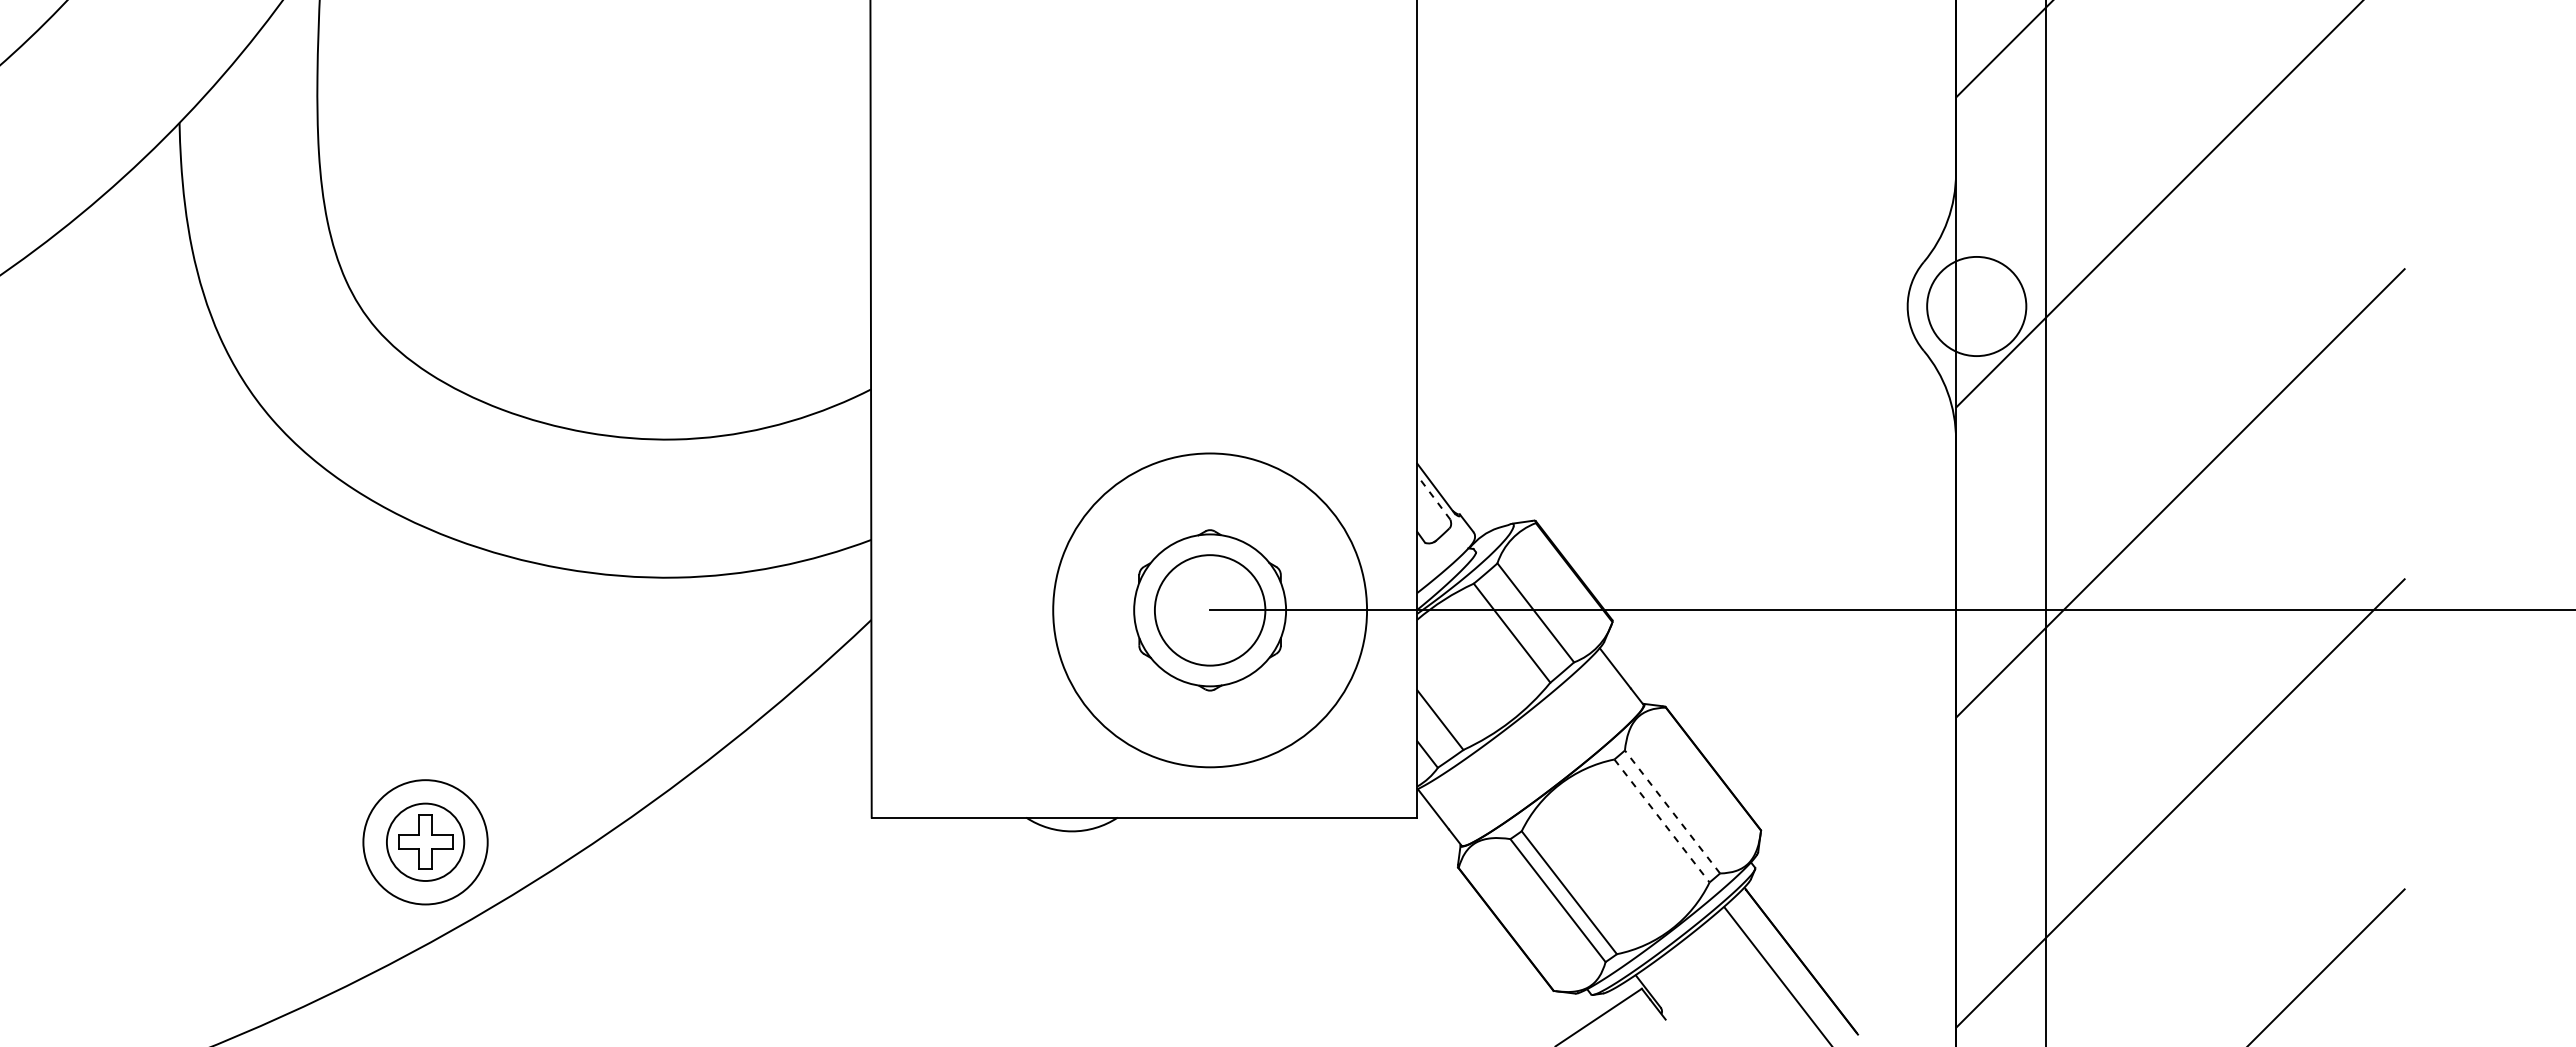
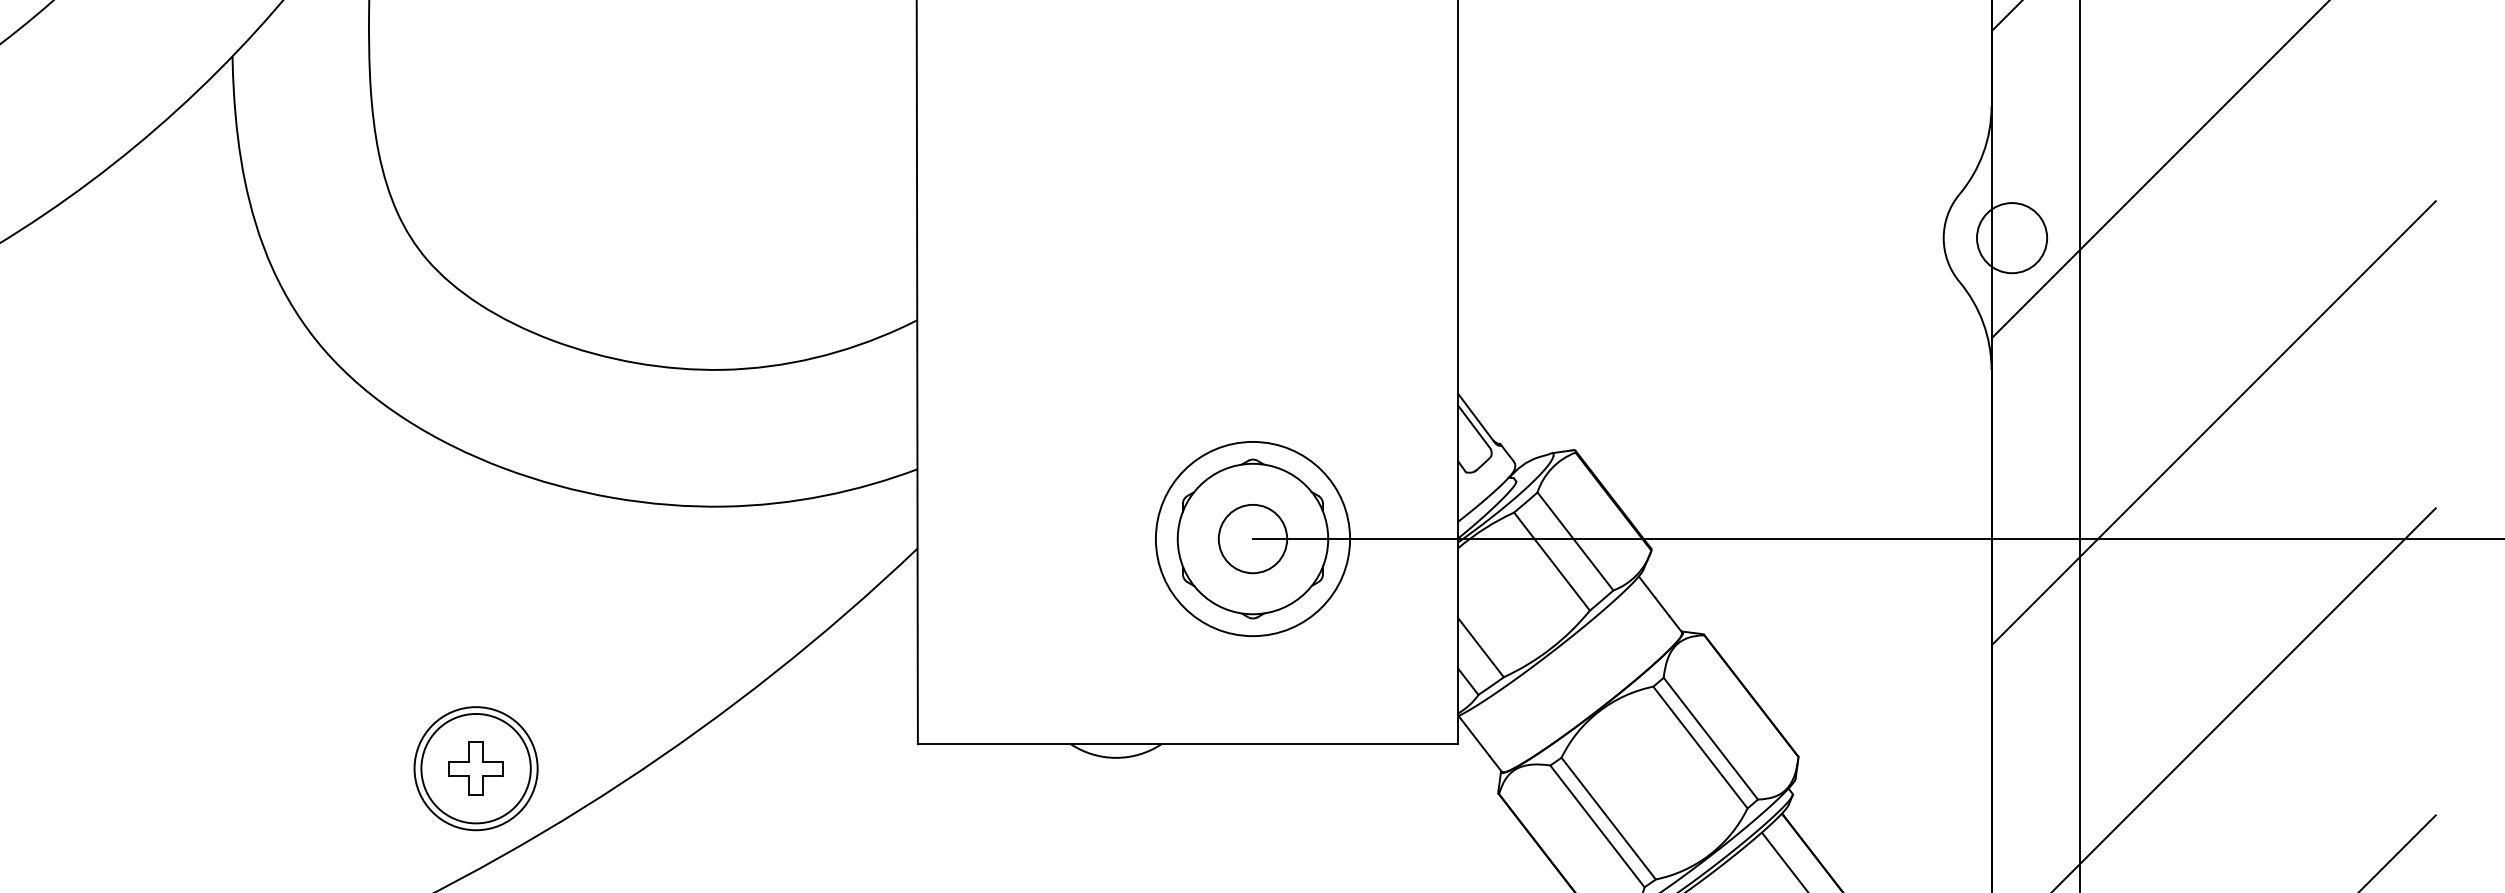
circle: (1976, 306) -> (2011, 238), size x0.71
line: (1433, 497) -> (1474, 427), dashed -> solid
circle: (1209, 609) -> (1252, 538), size x0.62
circle: (1210, 610) -> (1253, 539), size x0.62
line: (1672, 812) -> (1710, 739), dashed -> solid
line: (1662, 820) -> (1700, 747), dashed -> solid
circle: (425, 842) -> (476, 768), size x1.43

